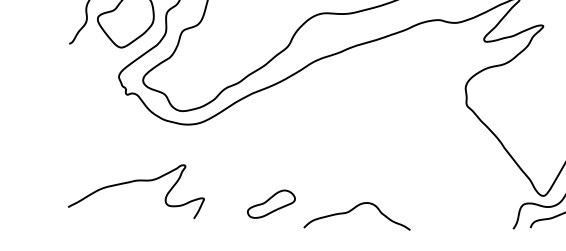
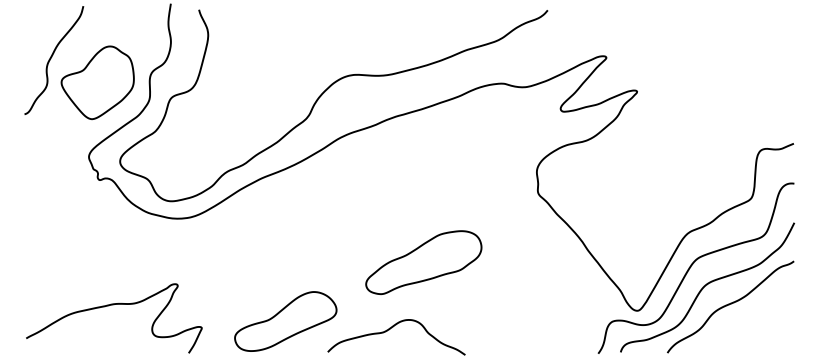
part: (377, 158) -> (423, 262), added
curve: (135, 181) -> (113, 305), moved
part: (271, 204) -> (285, 321), size x1.67

